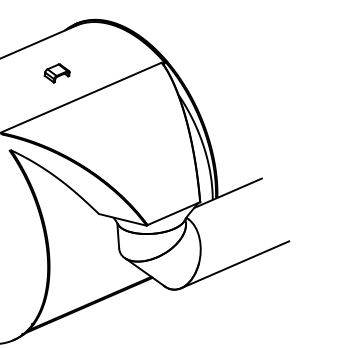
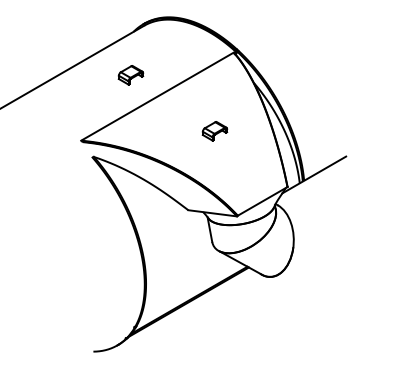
part: (133, 138) -> (214, 131), added
line: (235, 264) -> (329, 244), removed

